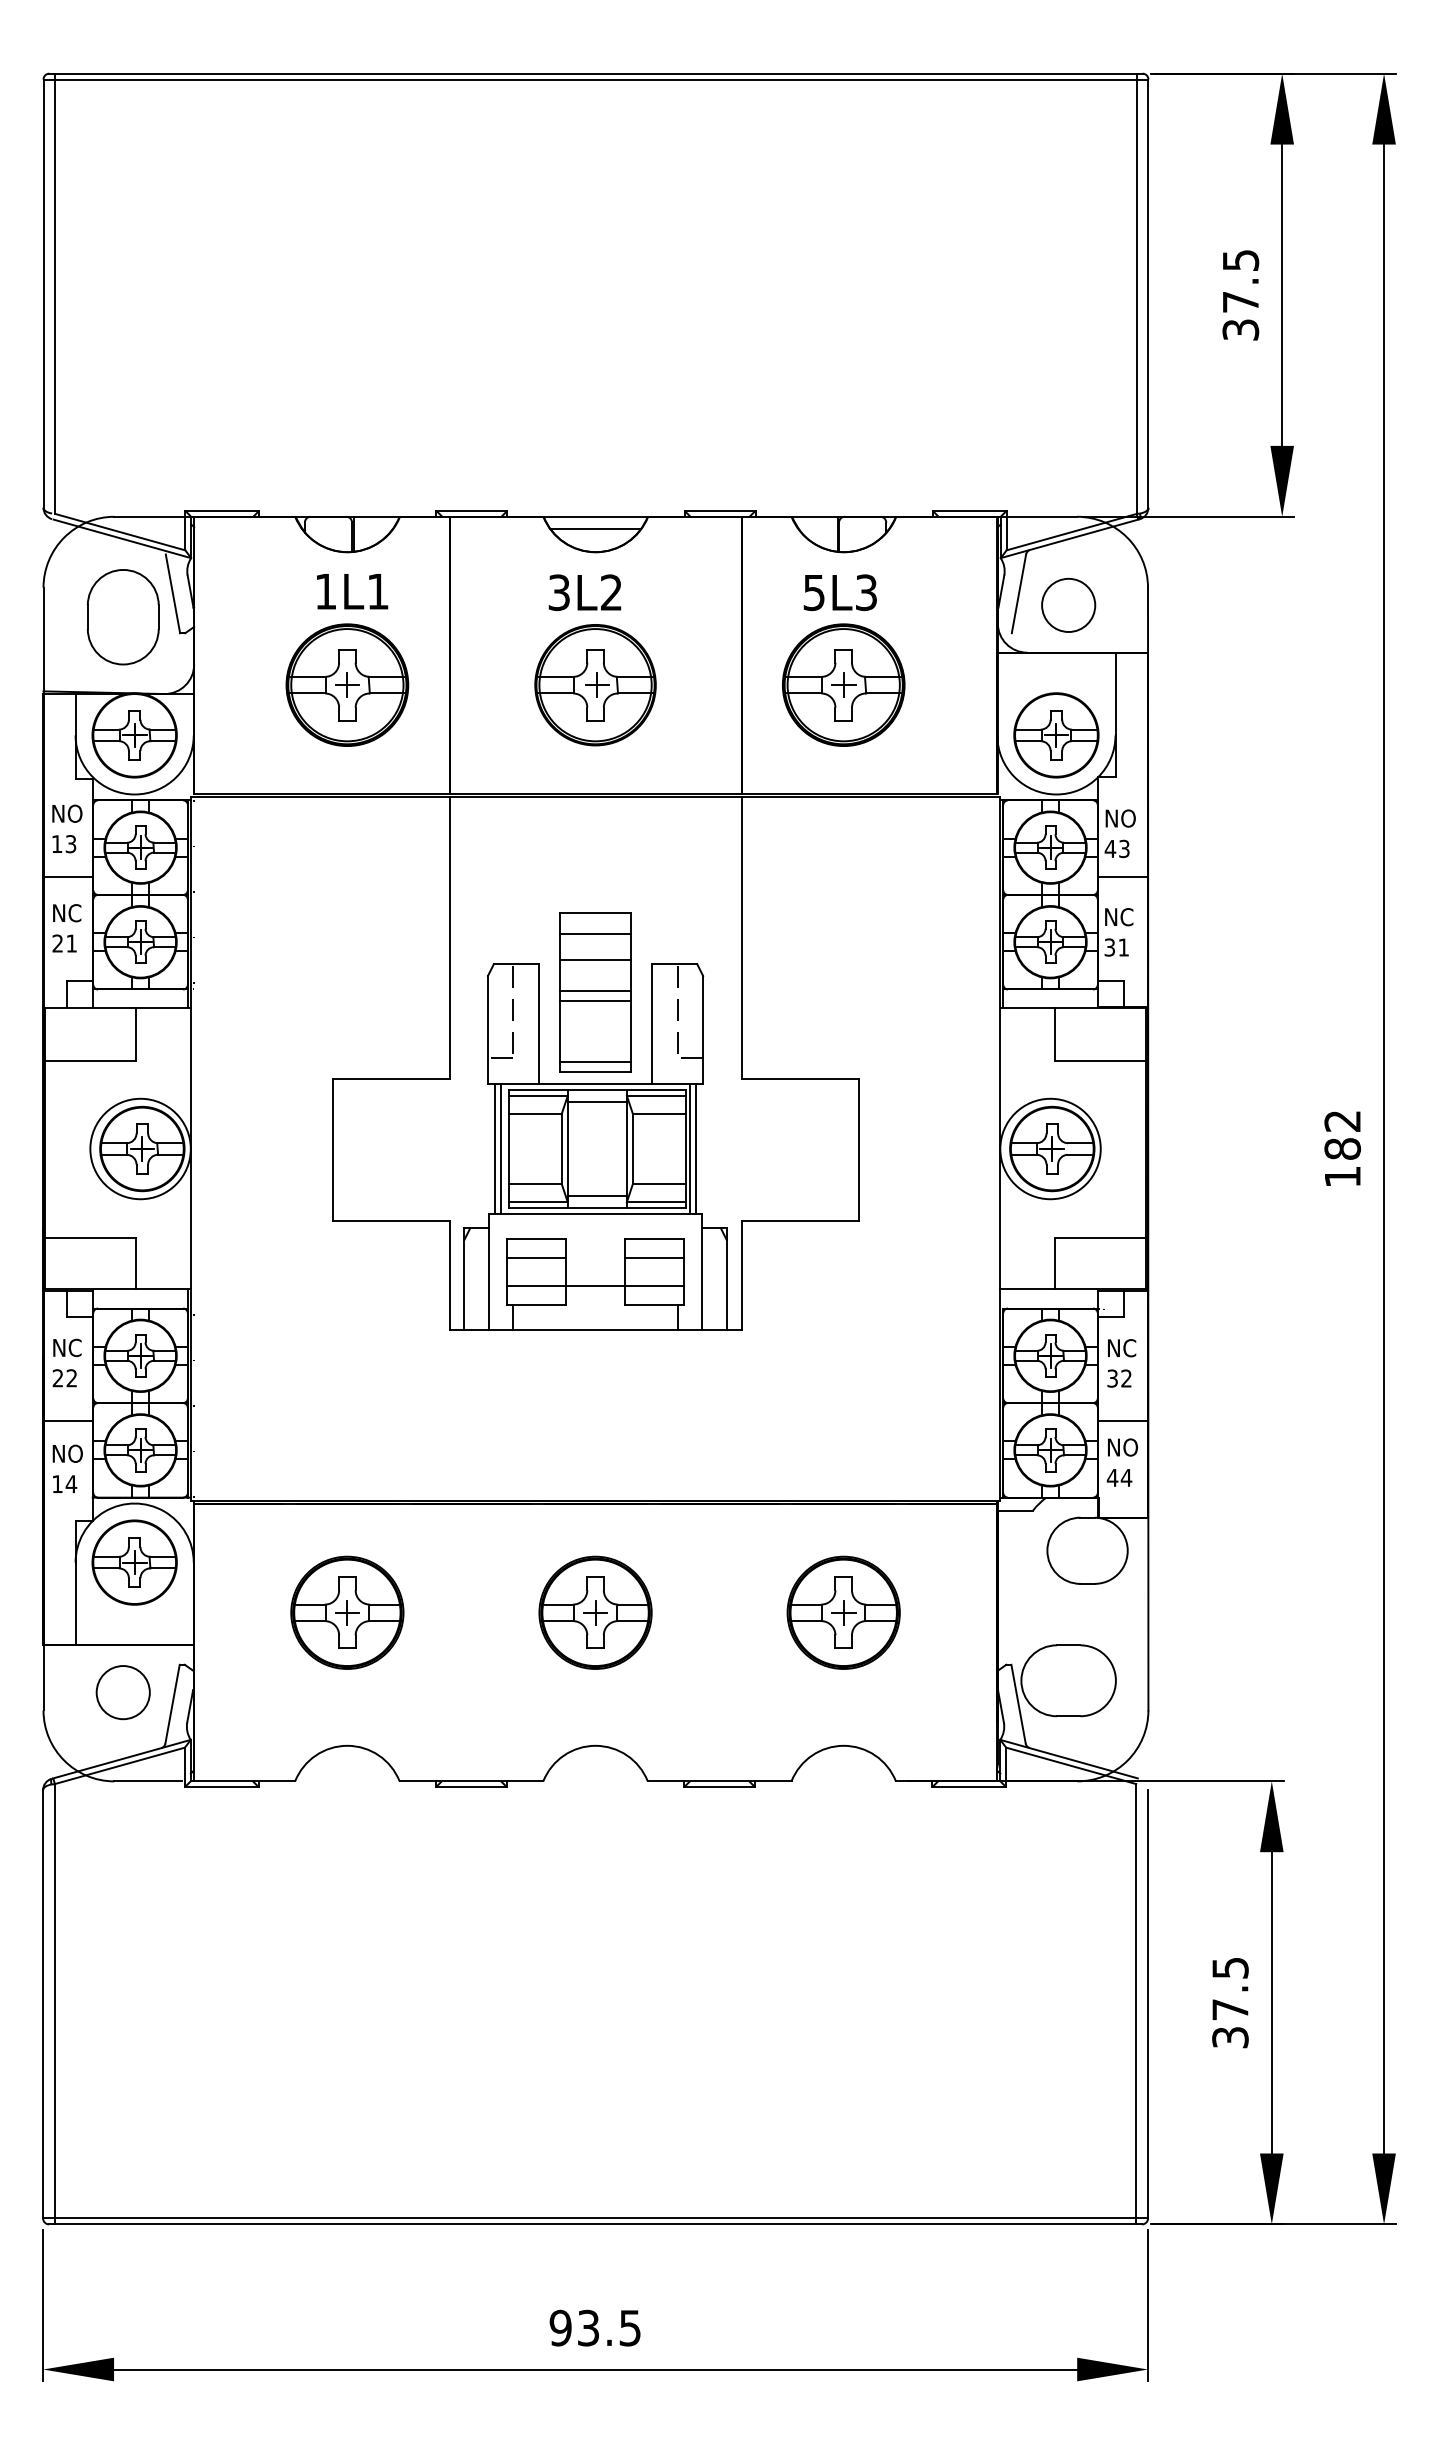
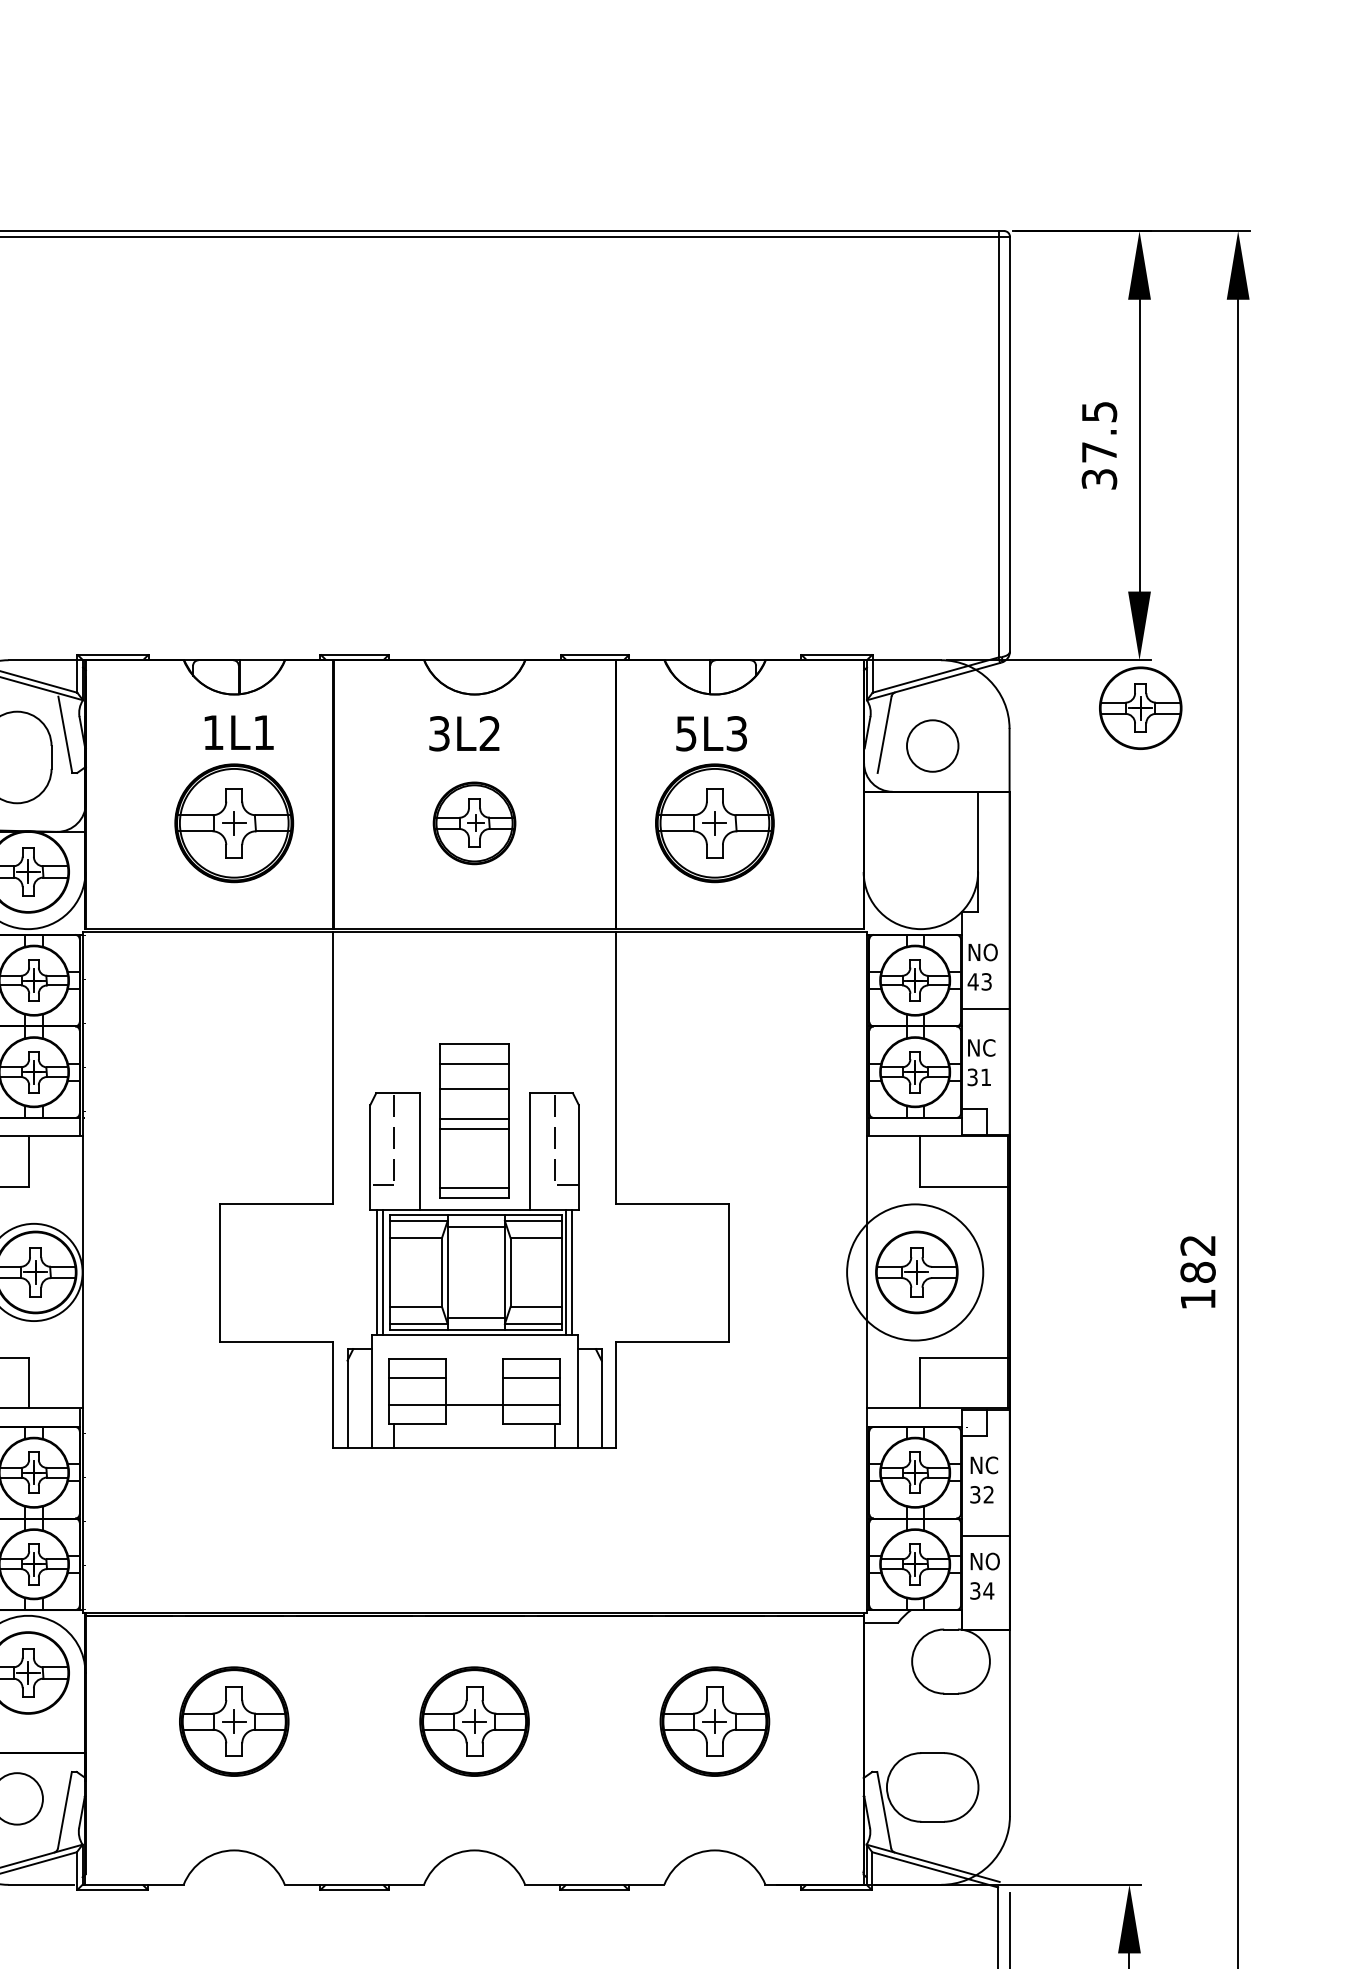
line: (595, 528) -> (474, 671), removed
part: (595, 685) -> (474, 823), size x0.7
part: (1056, 735) -> (1140, 708), moved
circle: (1050, 1148) -> (915, 1271), size x1.4
text: (1112, 1477) -> (975, 1590), 44 -> 34

